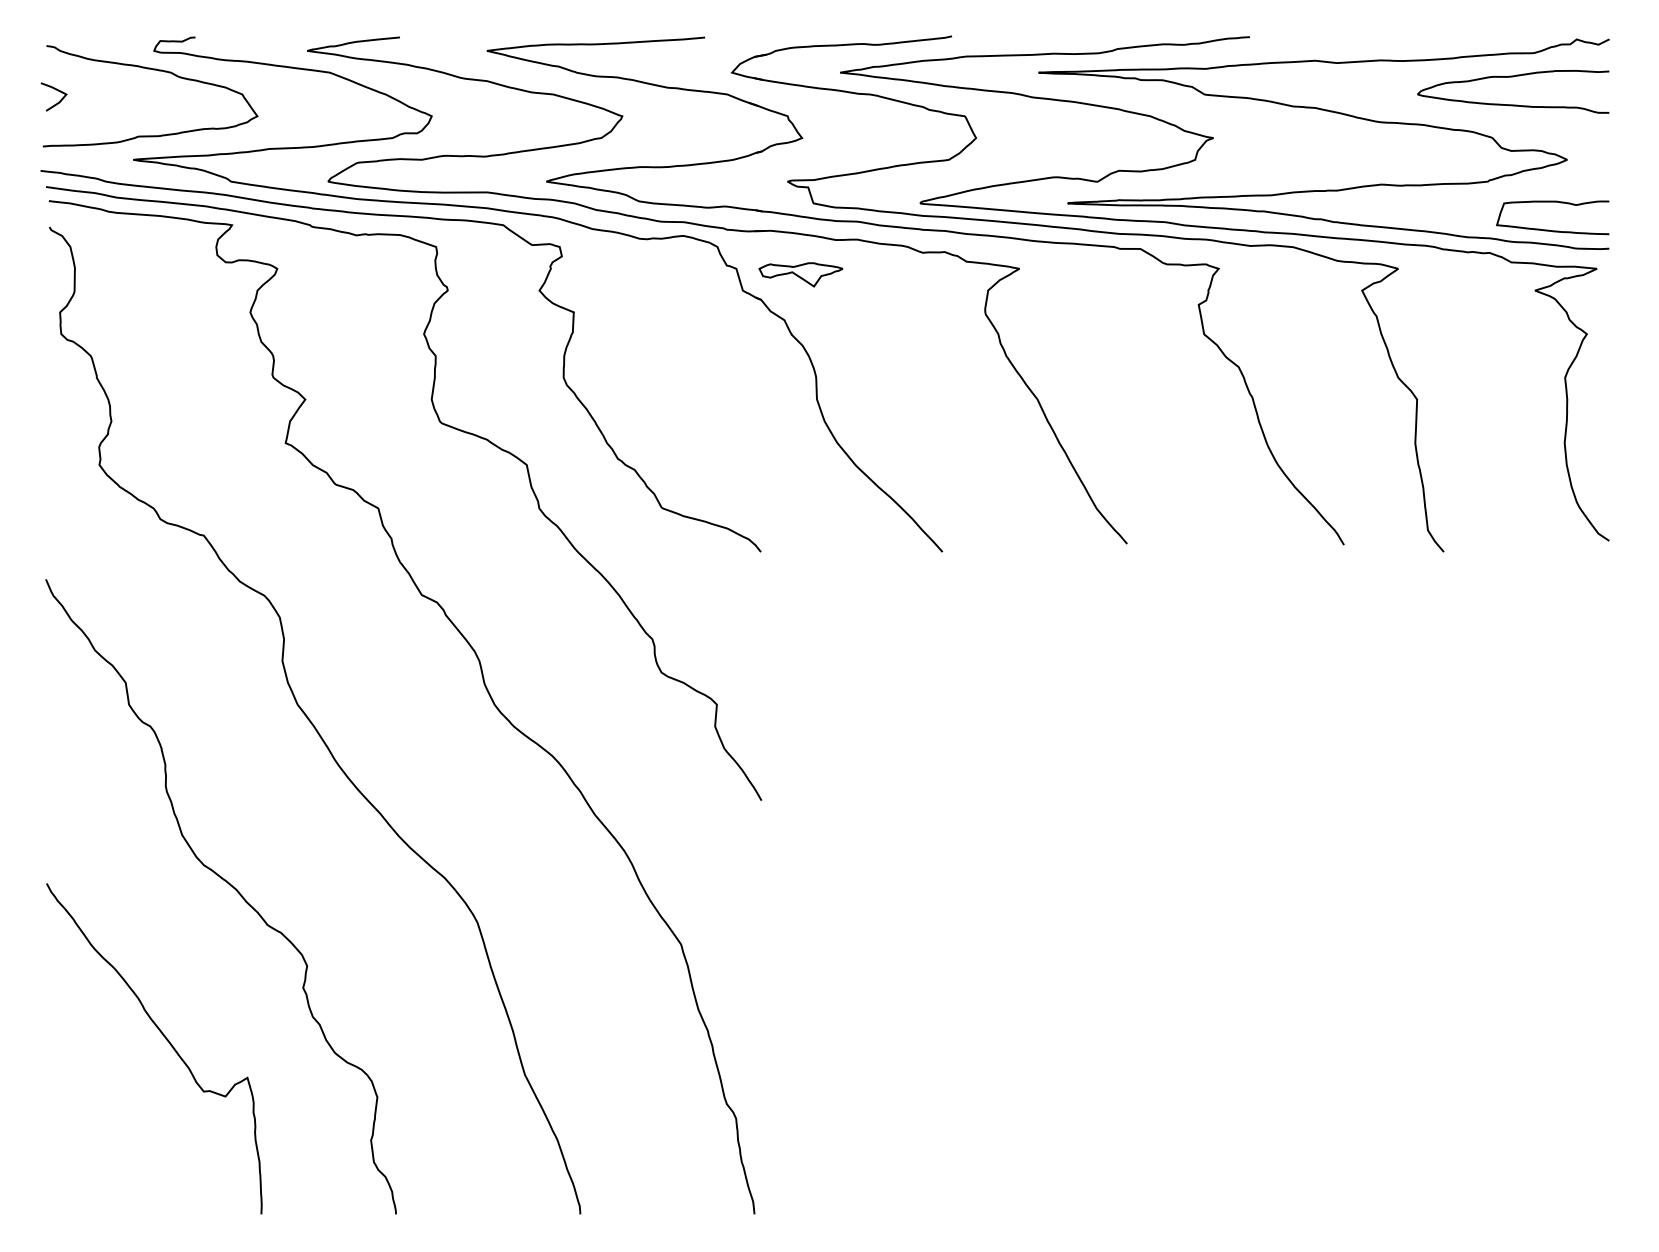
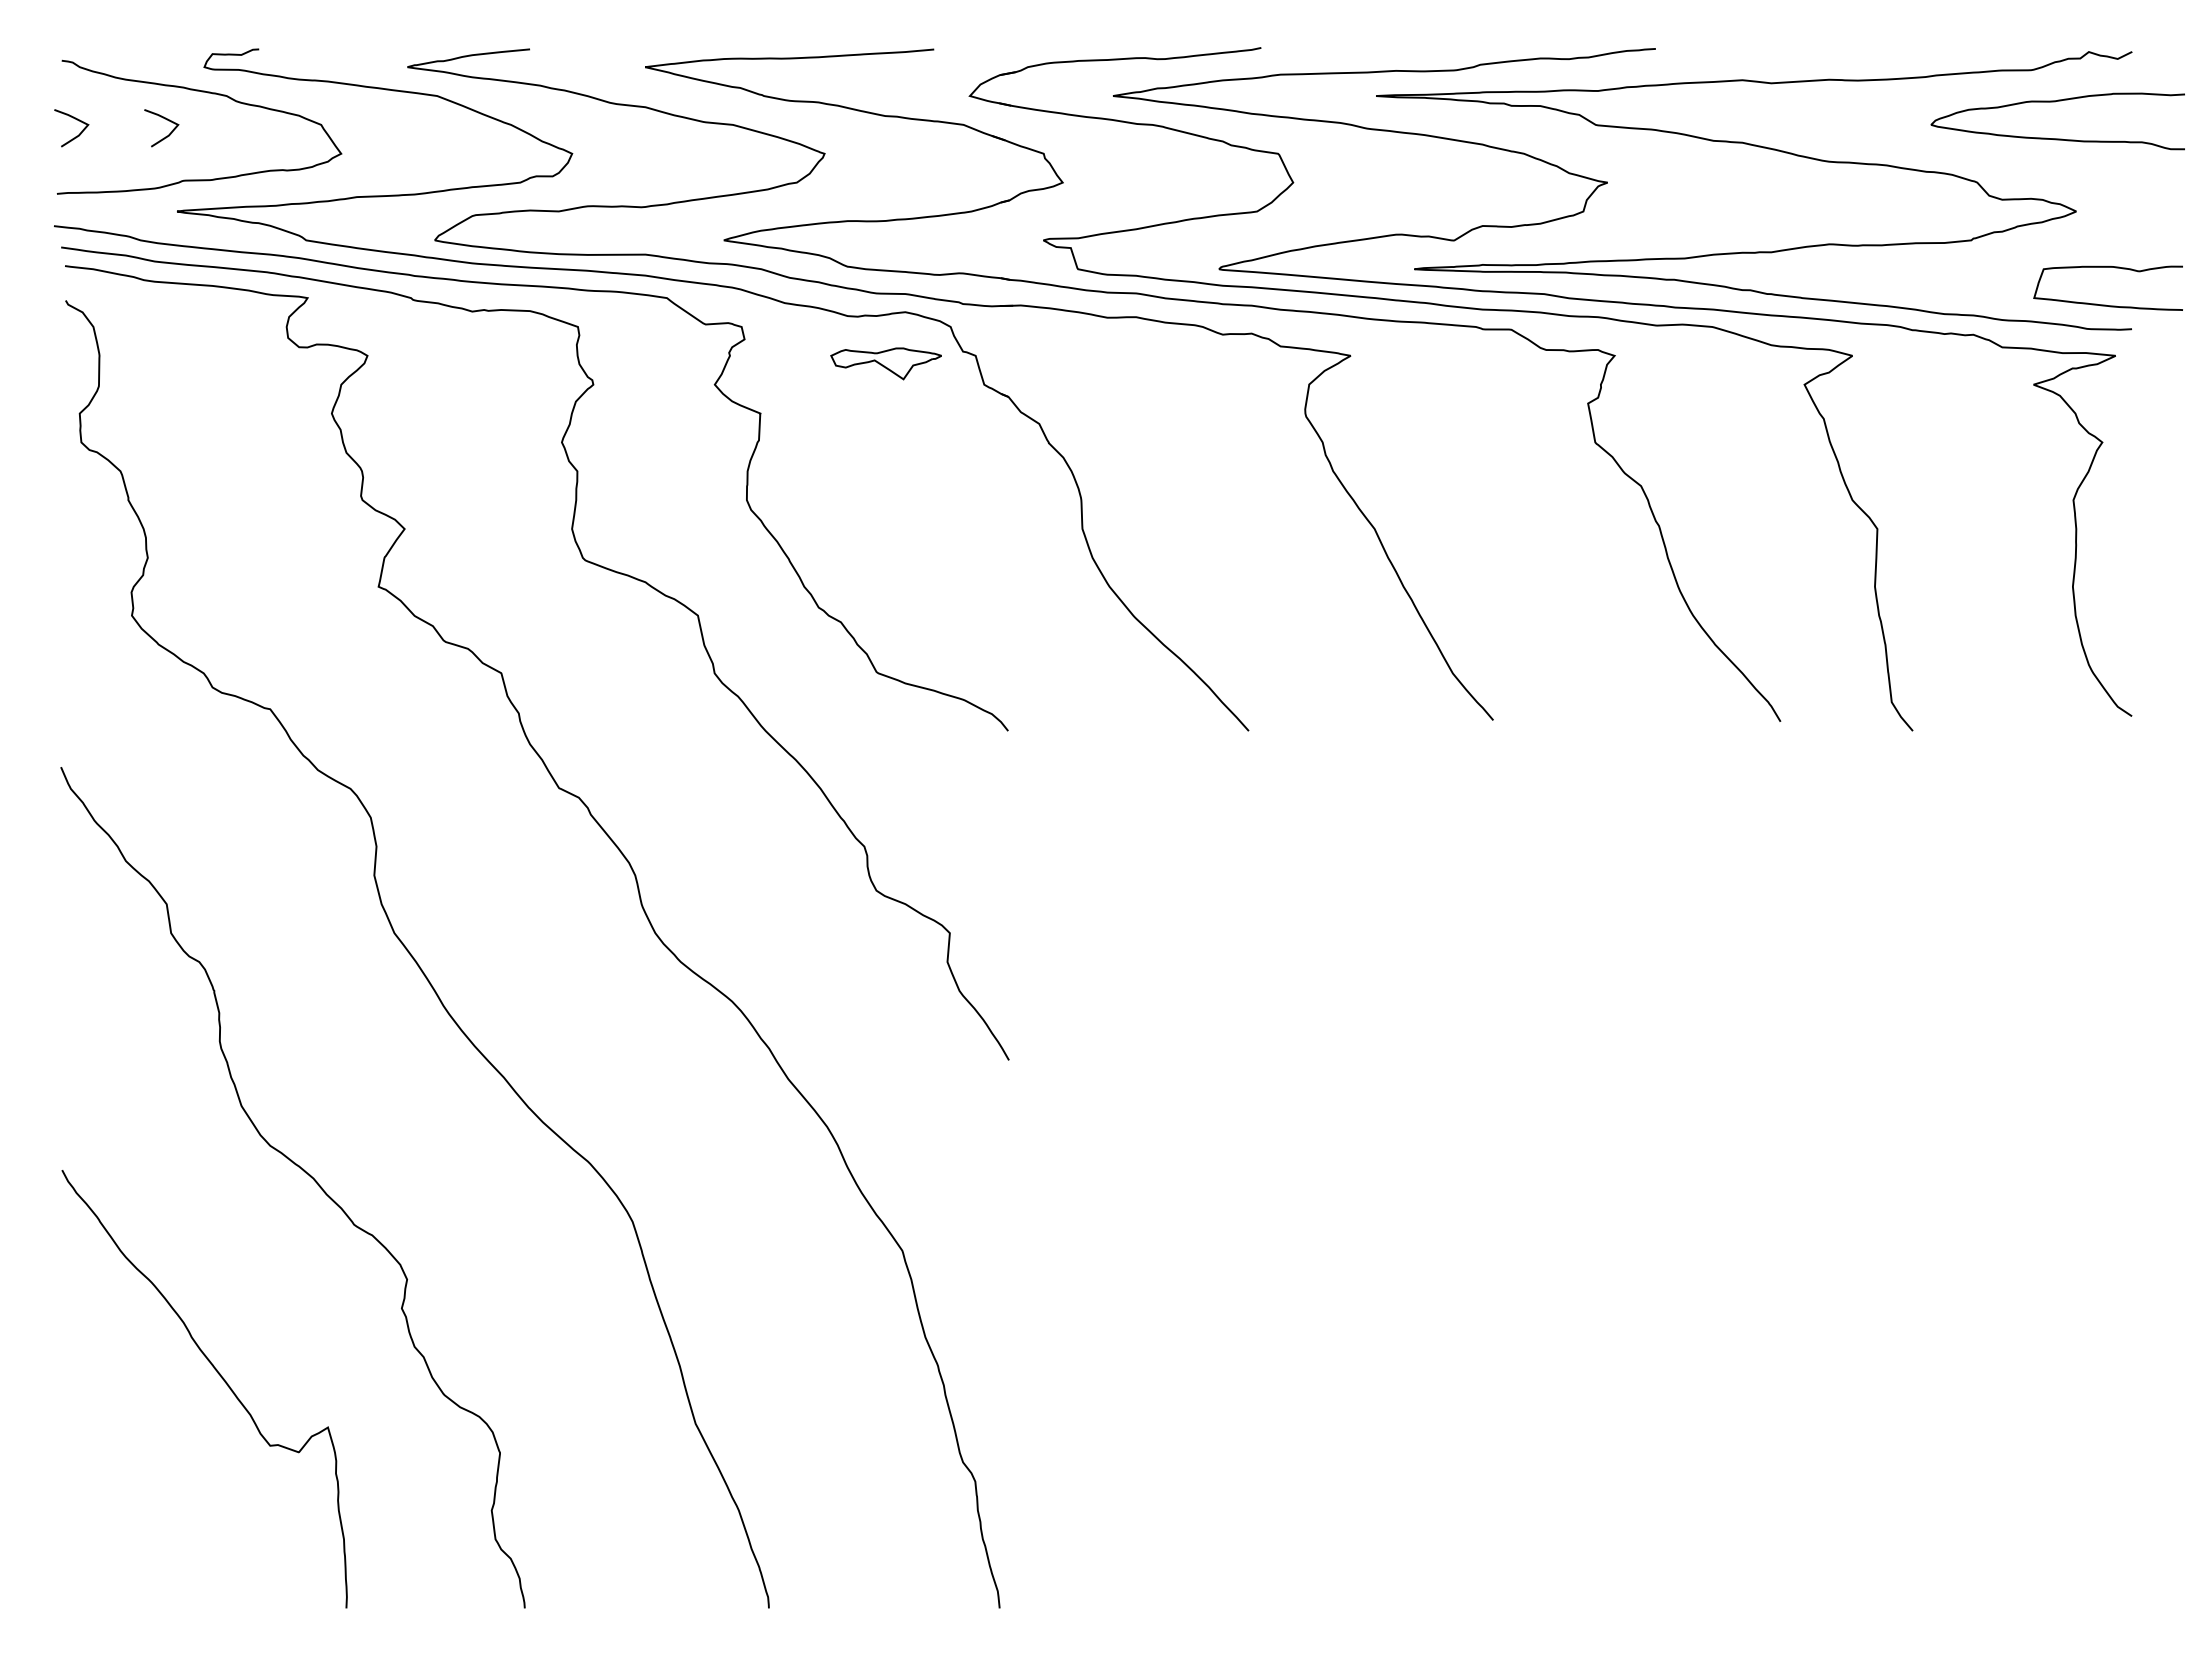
curve: (124, 103) -> (165, 136), added
curve: (1513, 104) -> (2057, 138), moved
curve: (1551, 230) -> (2106, 304), moved
part: (800, 274) -> (885, 363), moved

